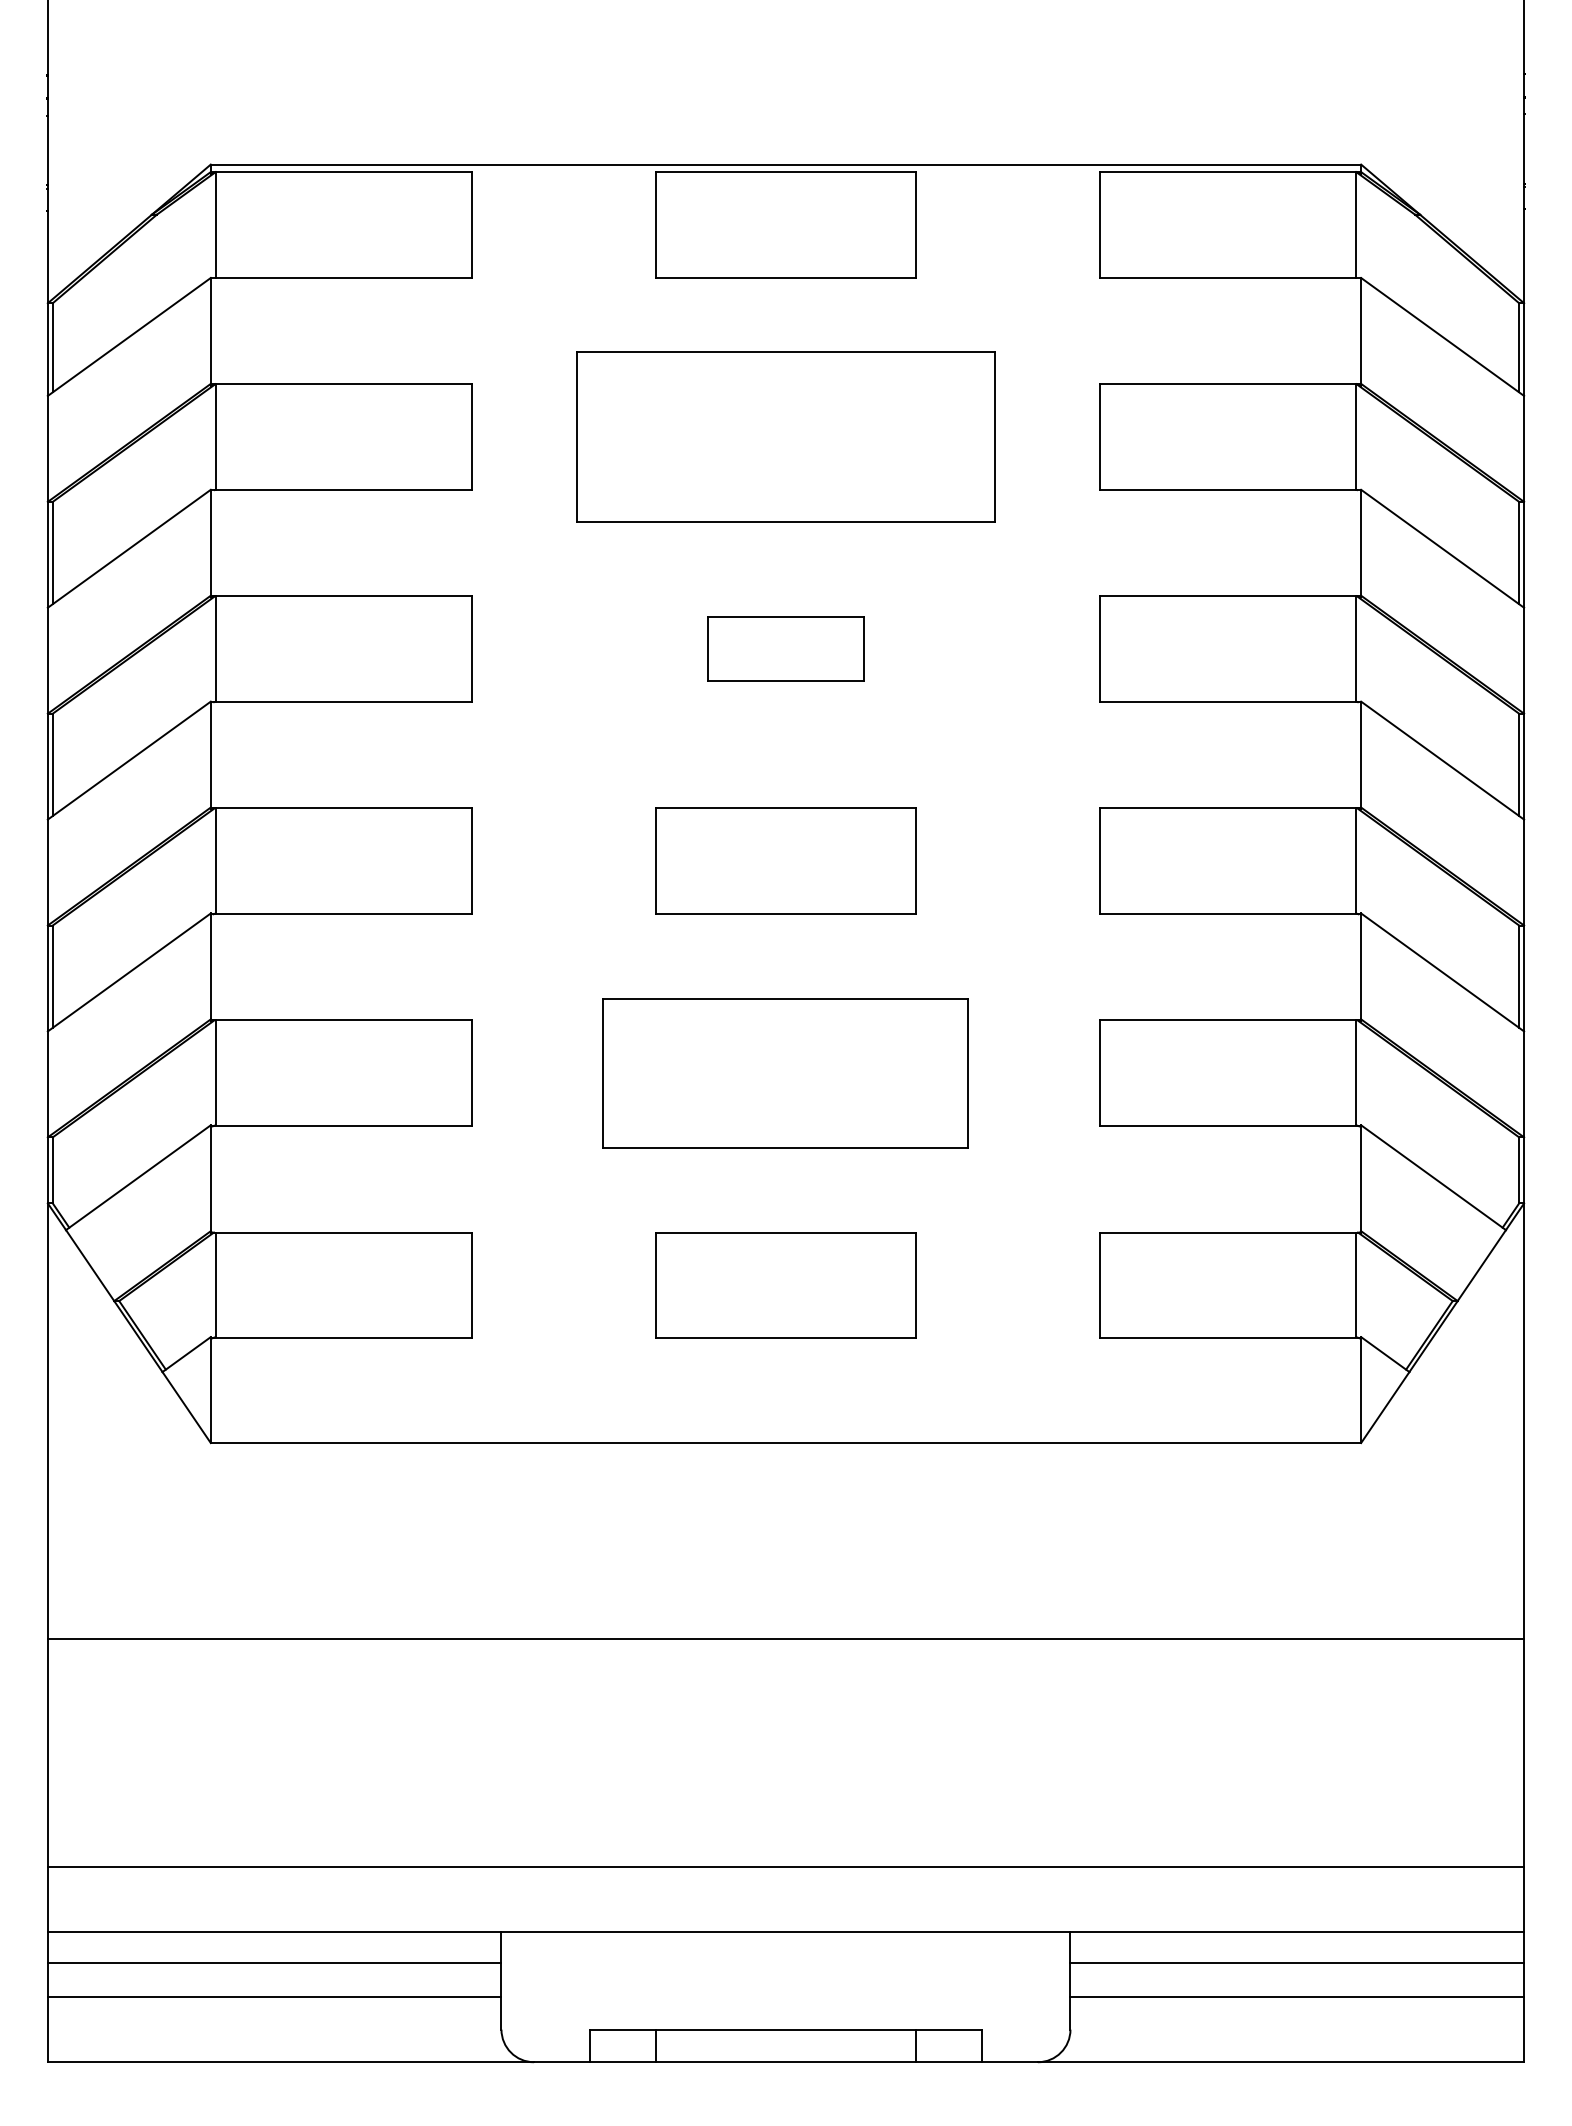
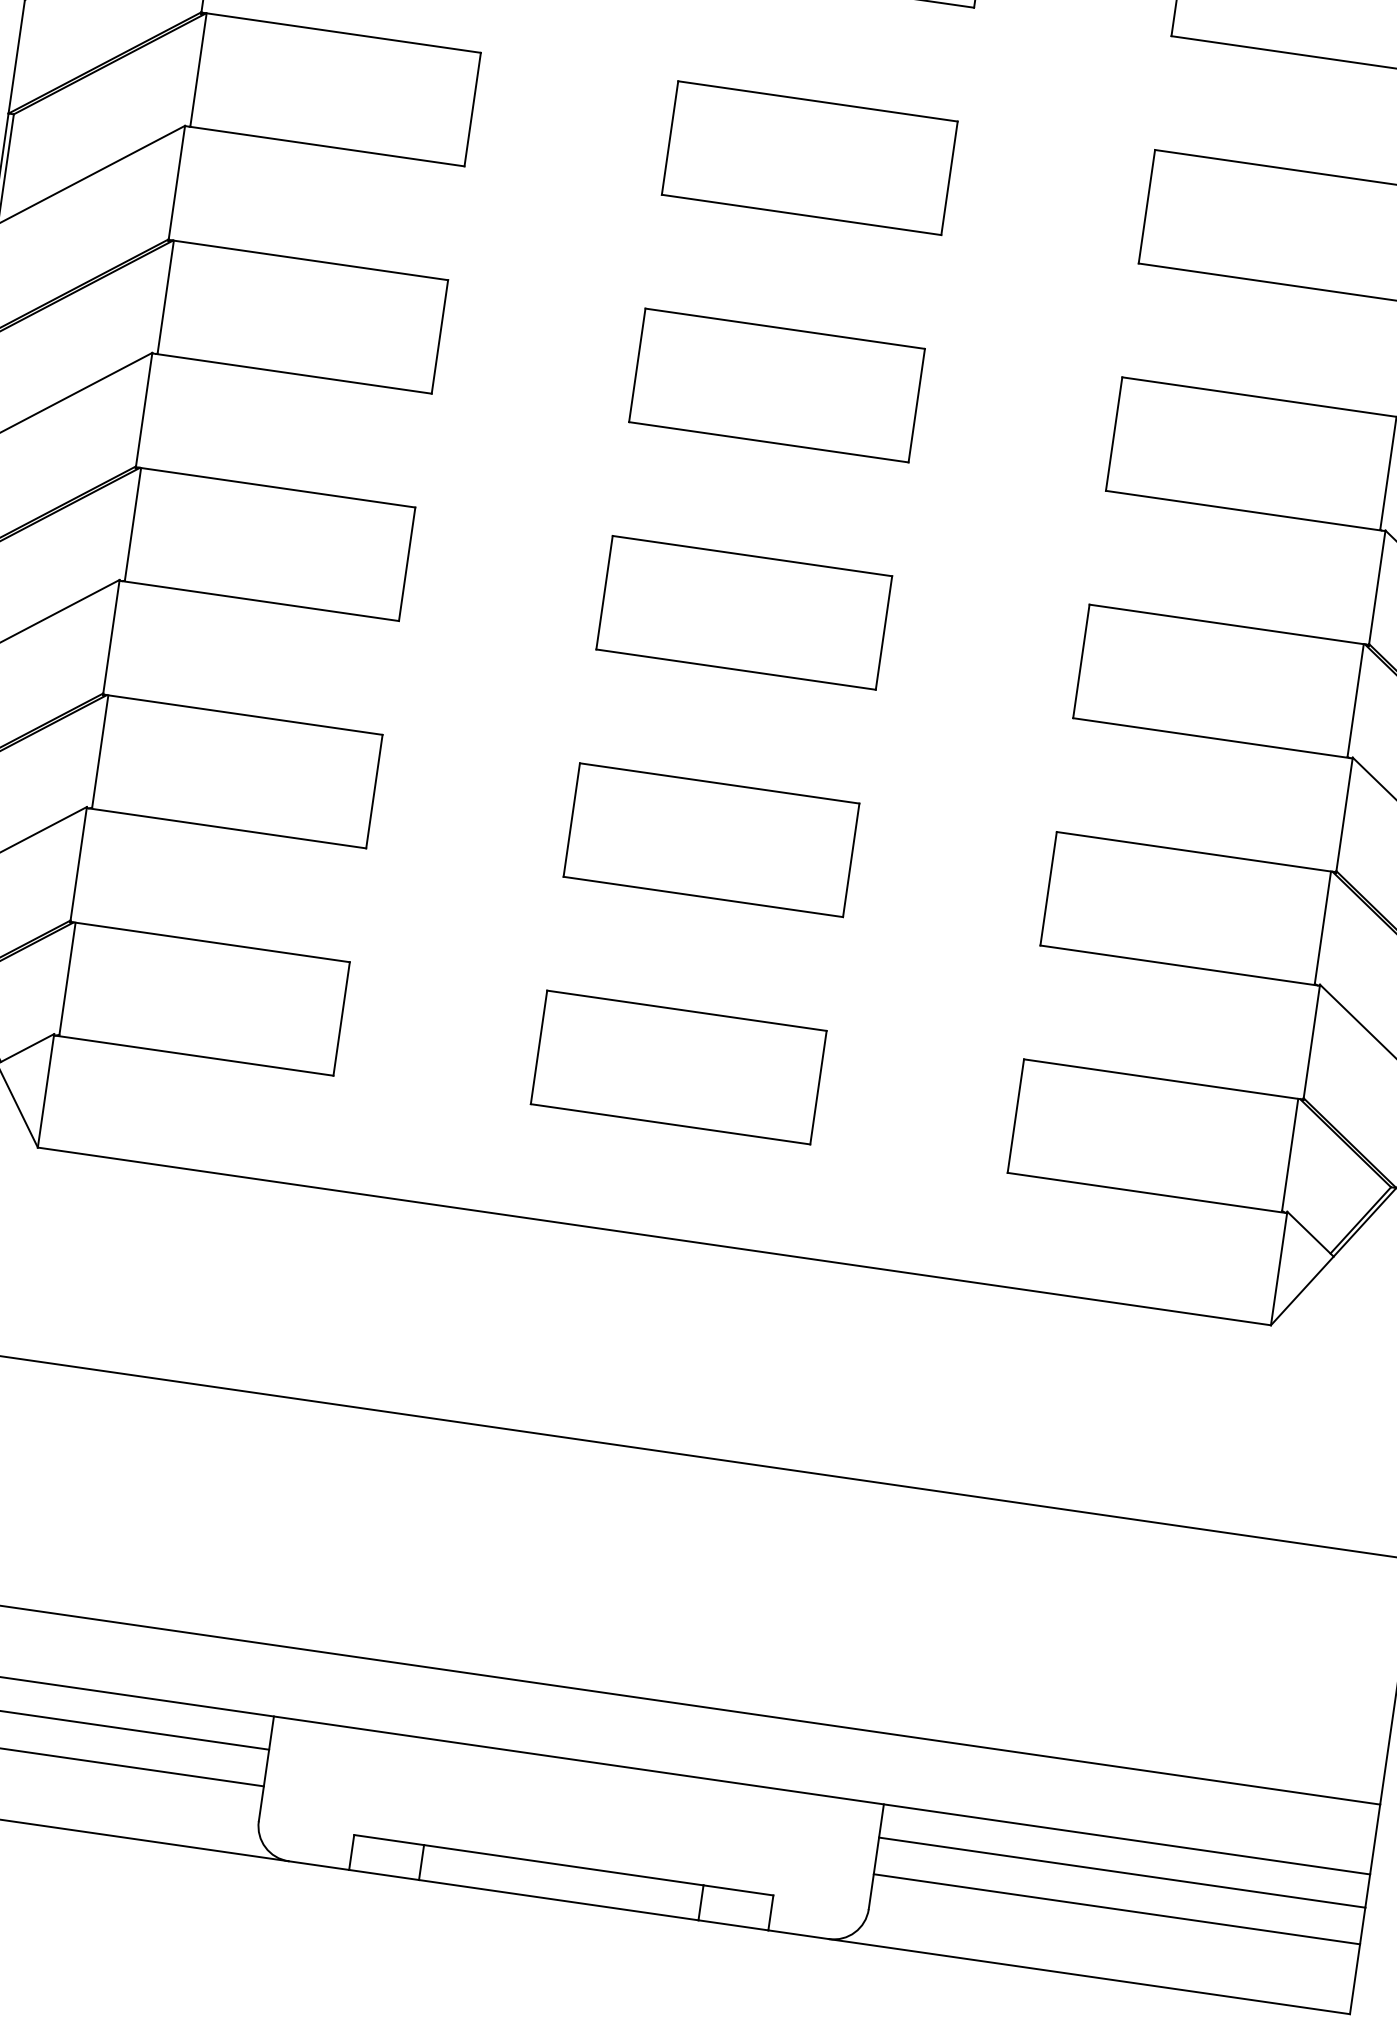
part: (785, 436) -> (809, 157), size x0.62
part: (785, 648) -> (776, 384), size x1.67
part: (785, 1072) -> (711, 839), size x0.71

